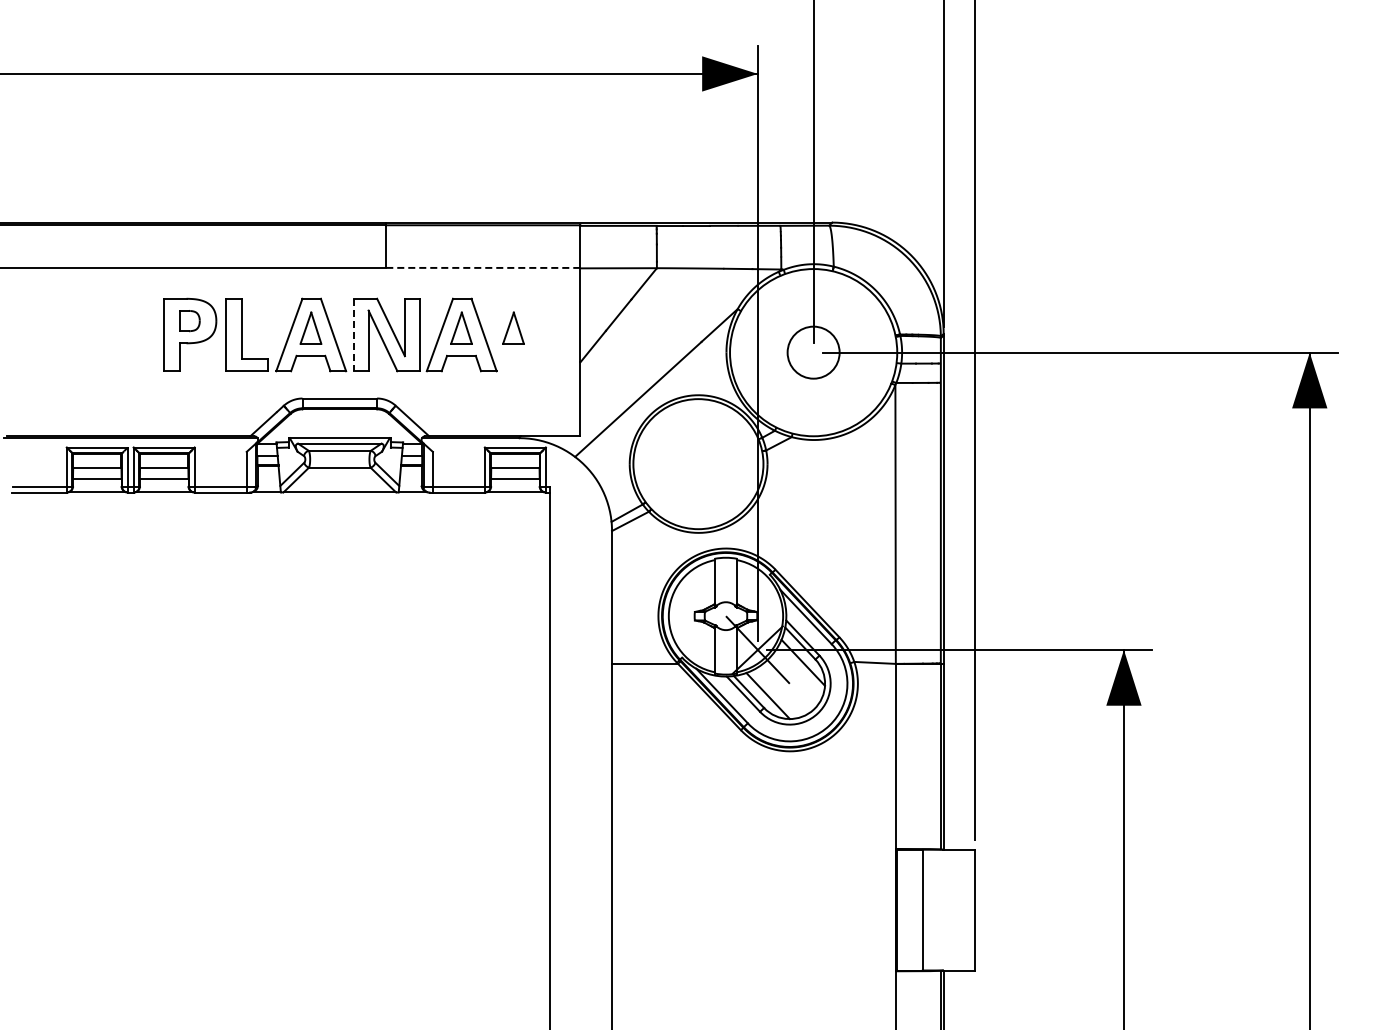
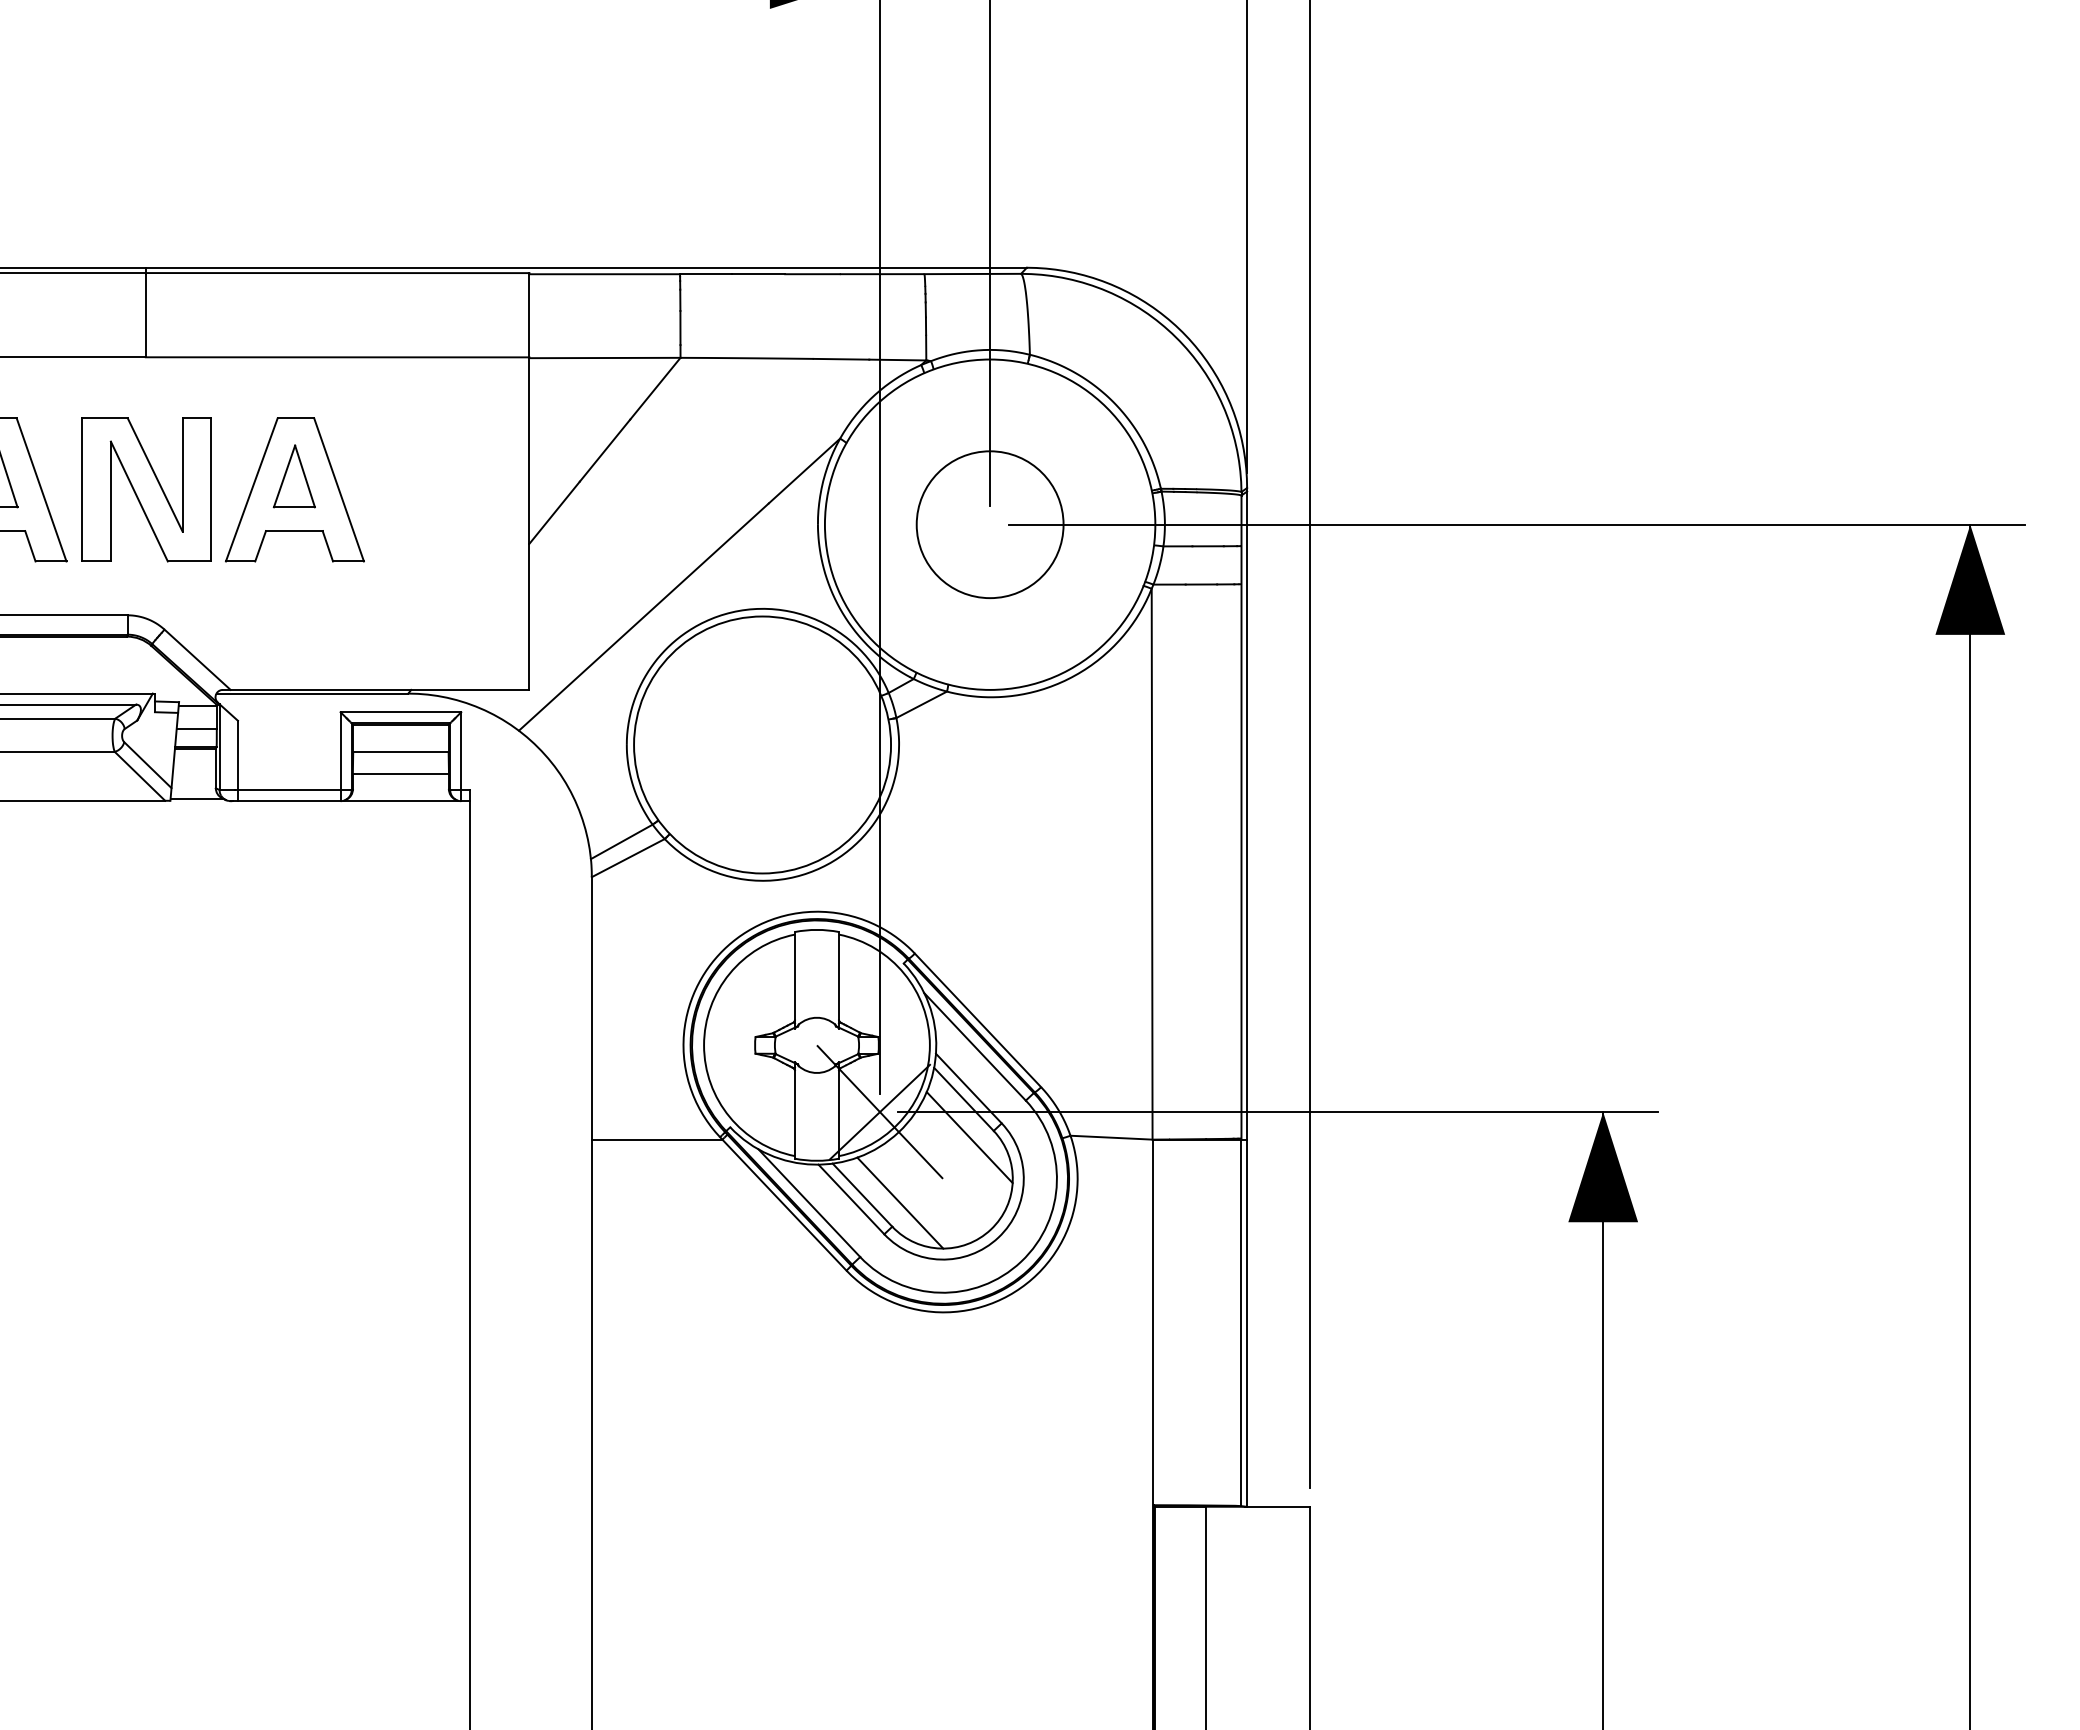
line: (483, 267) -> (337, 356), dashed -> solid
part: (513, 327) -> (397, 474), removed
line: (354, 335) -> (83, 490), dashed -> solid
circle: (813, 352) -> (989, 524), size x1.43

